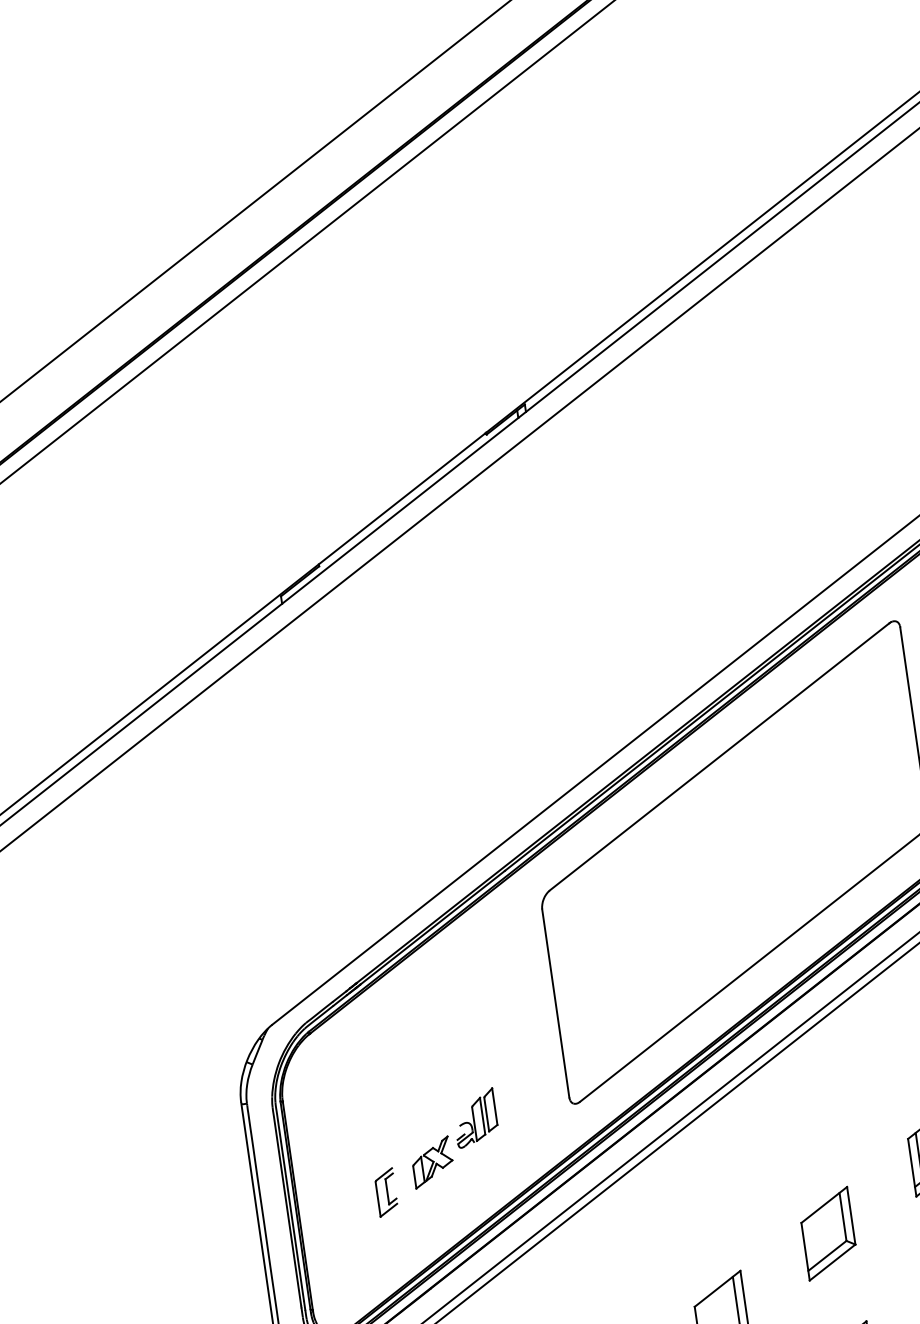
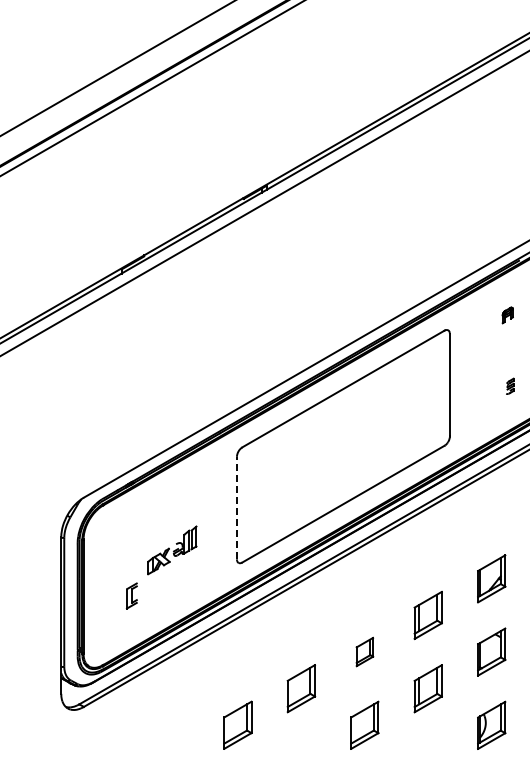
line: (554, 1002) -> (236, 507), solid -> dashed
part: (454, 1138) -> (172, 550), moved
part: (827, 1232) -> (364, 651), size x0.6

